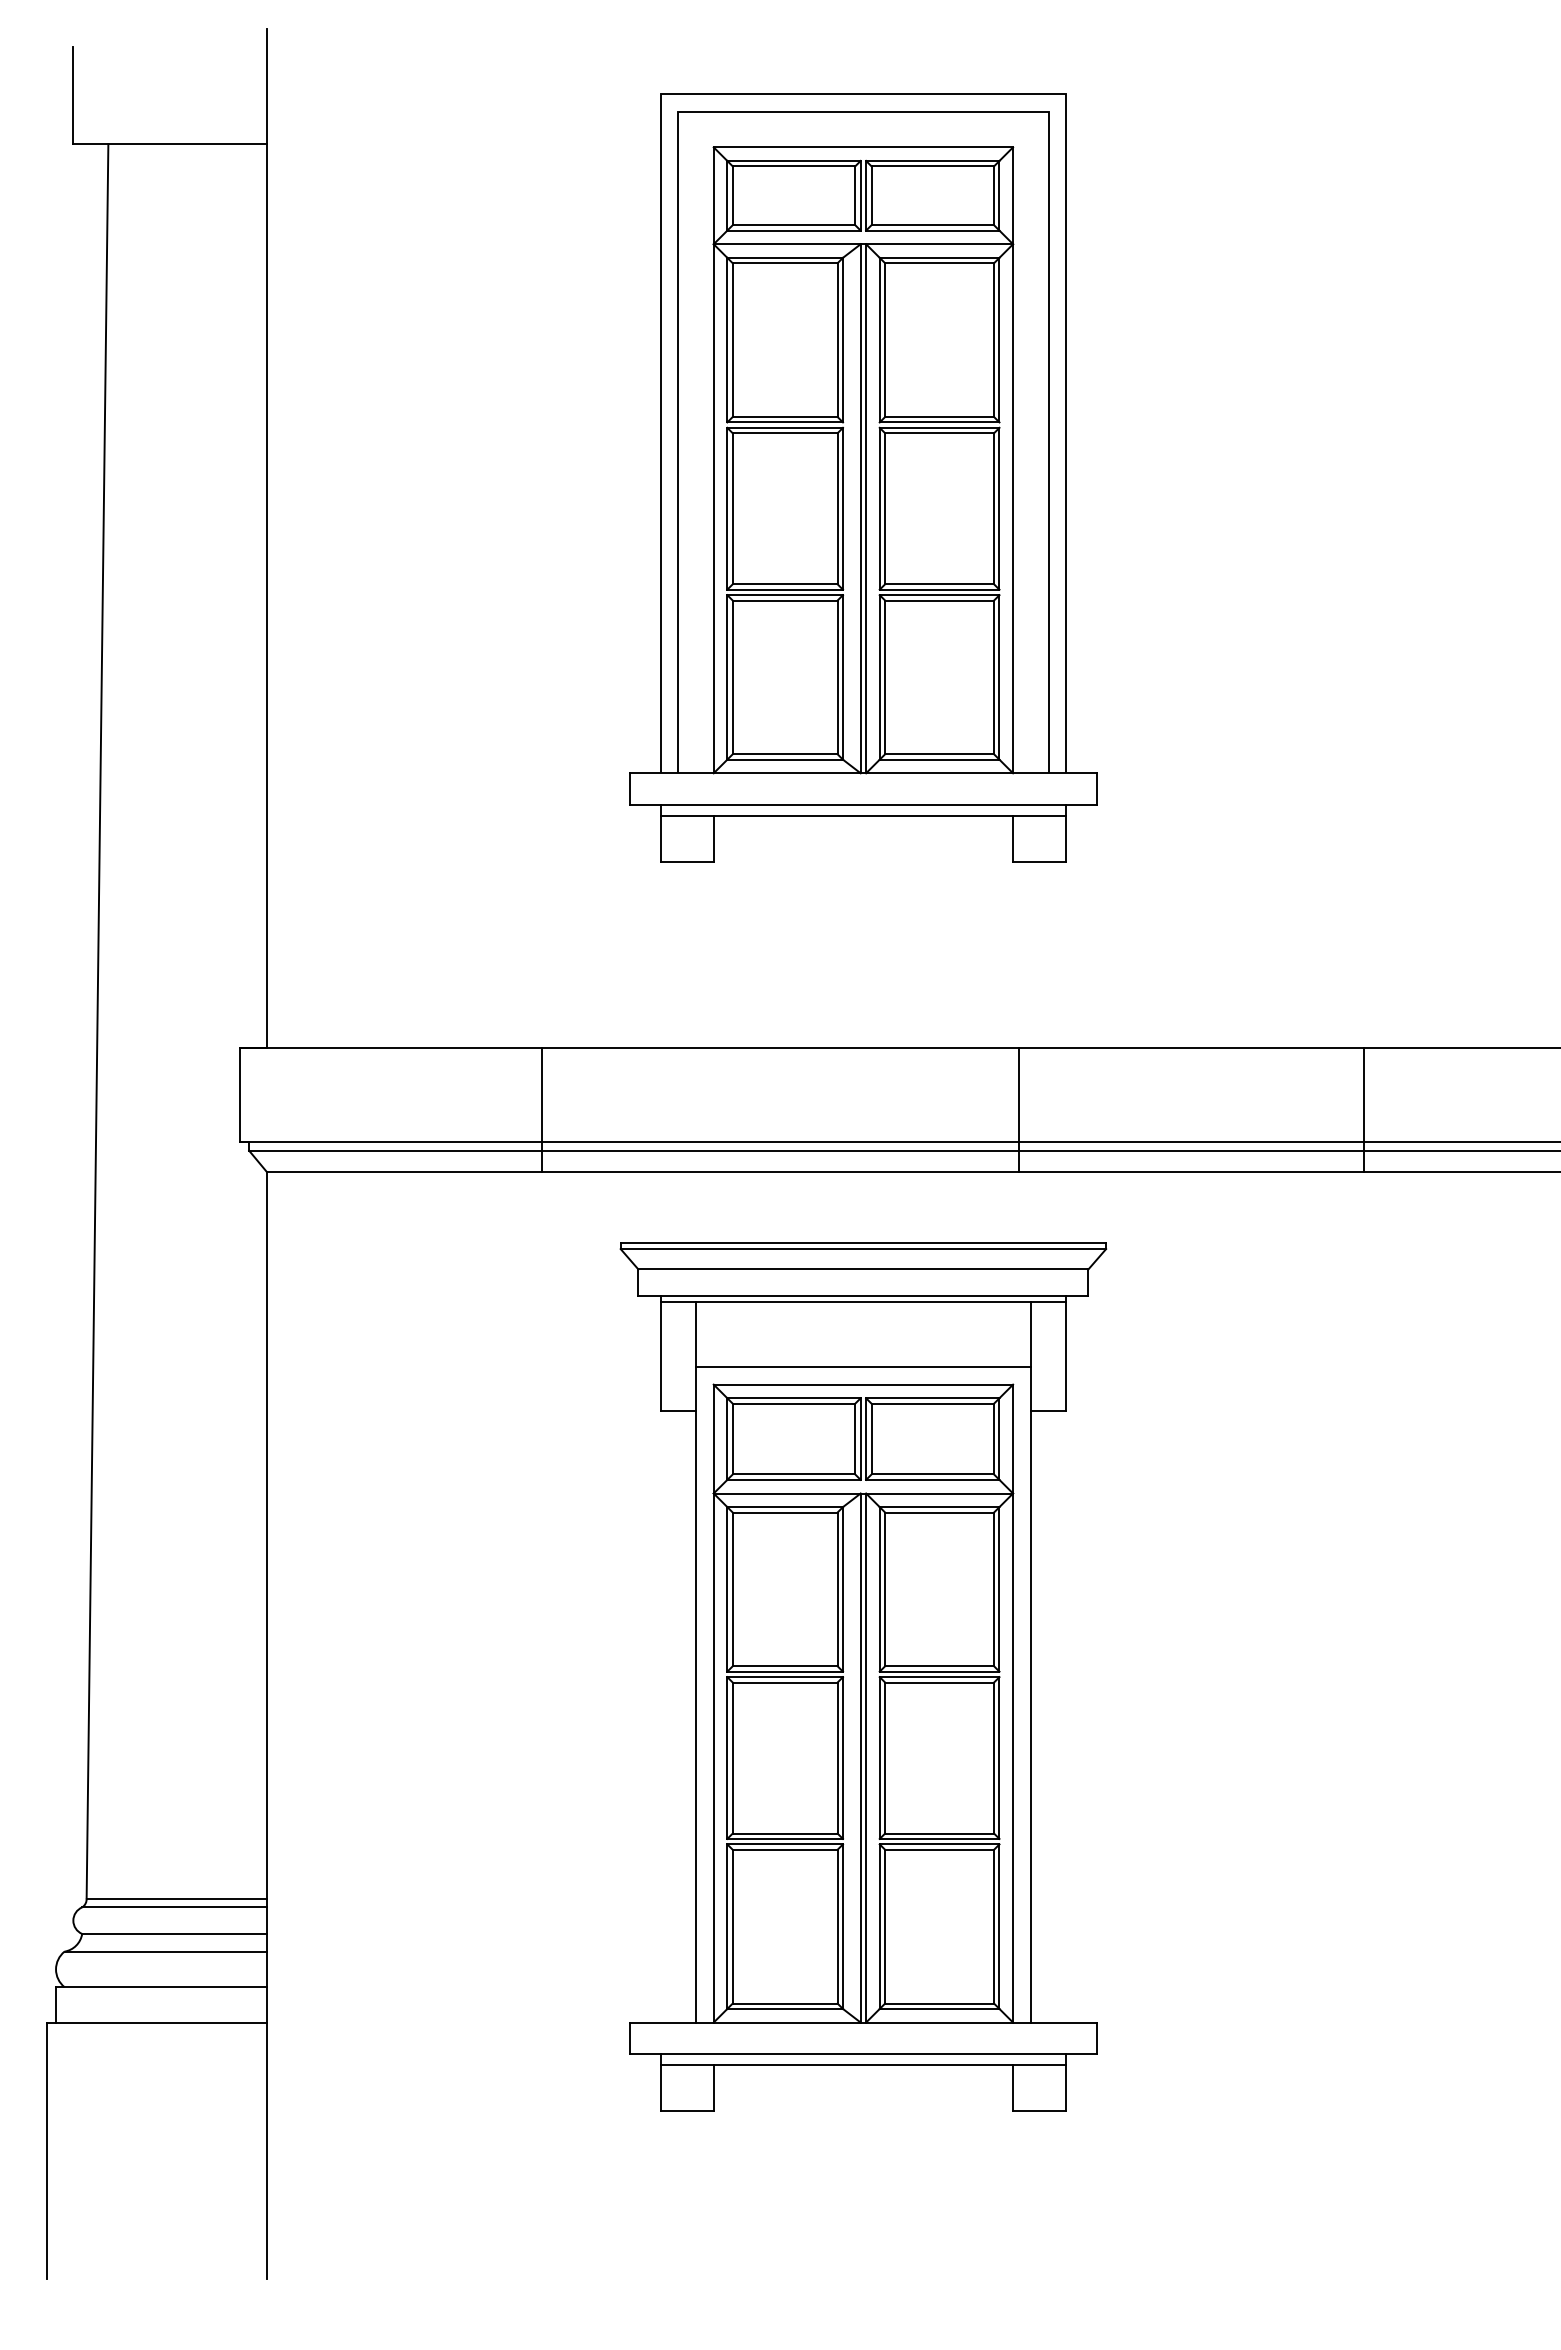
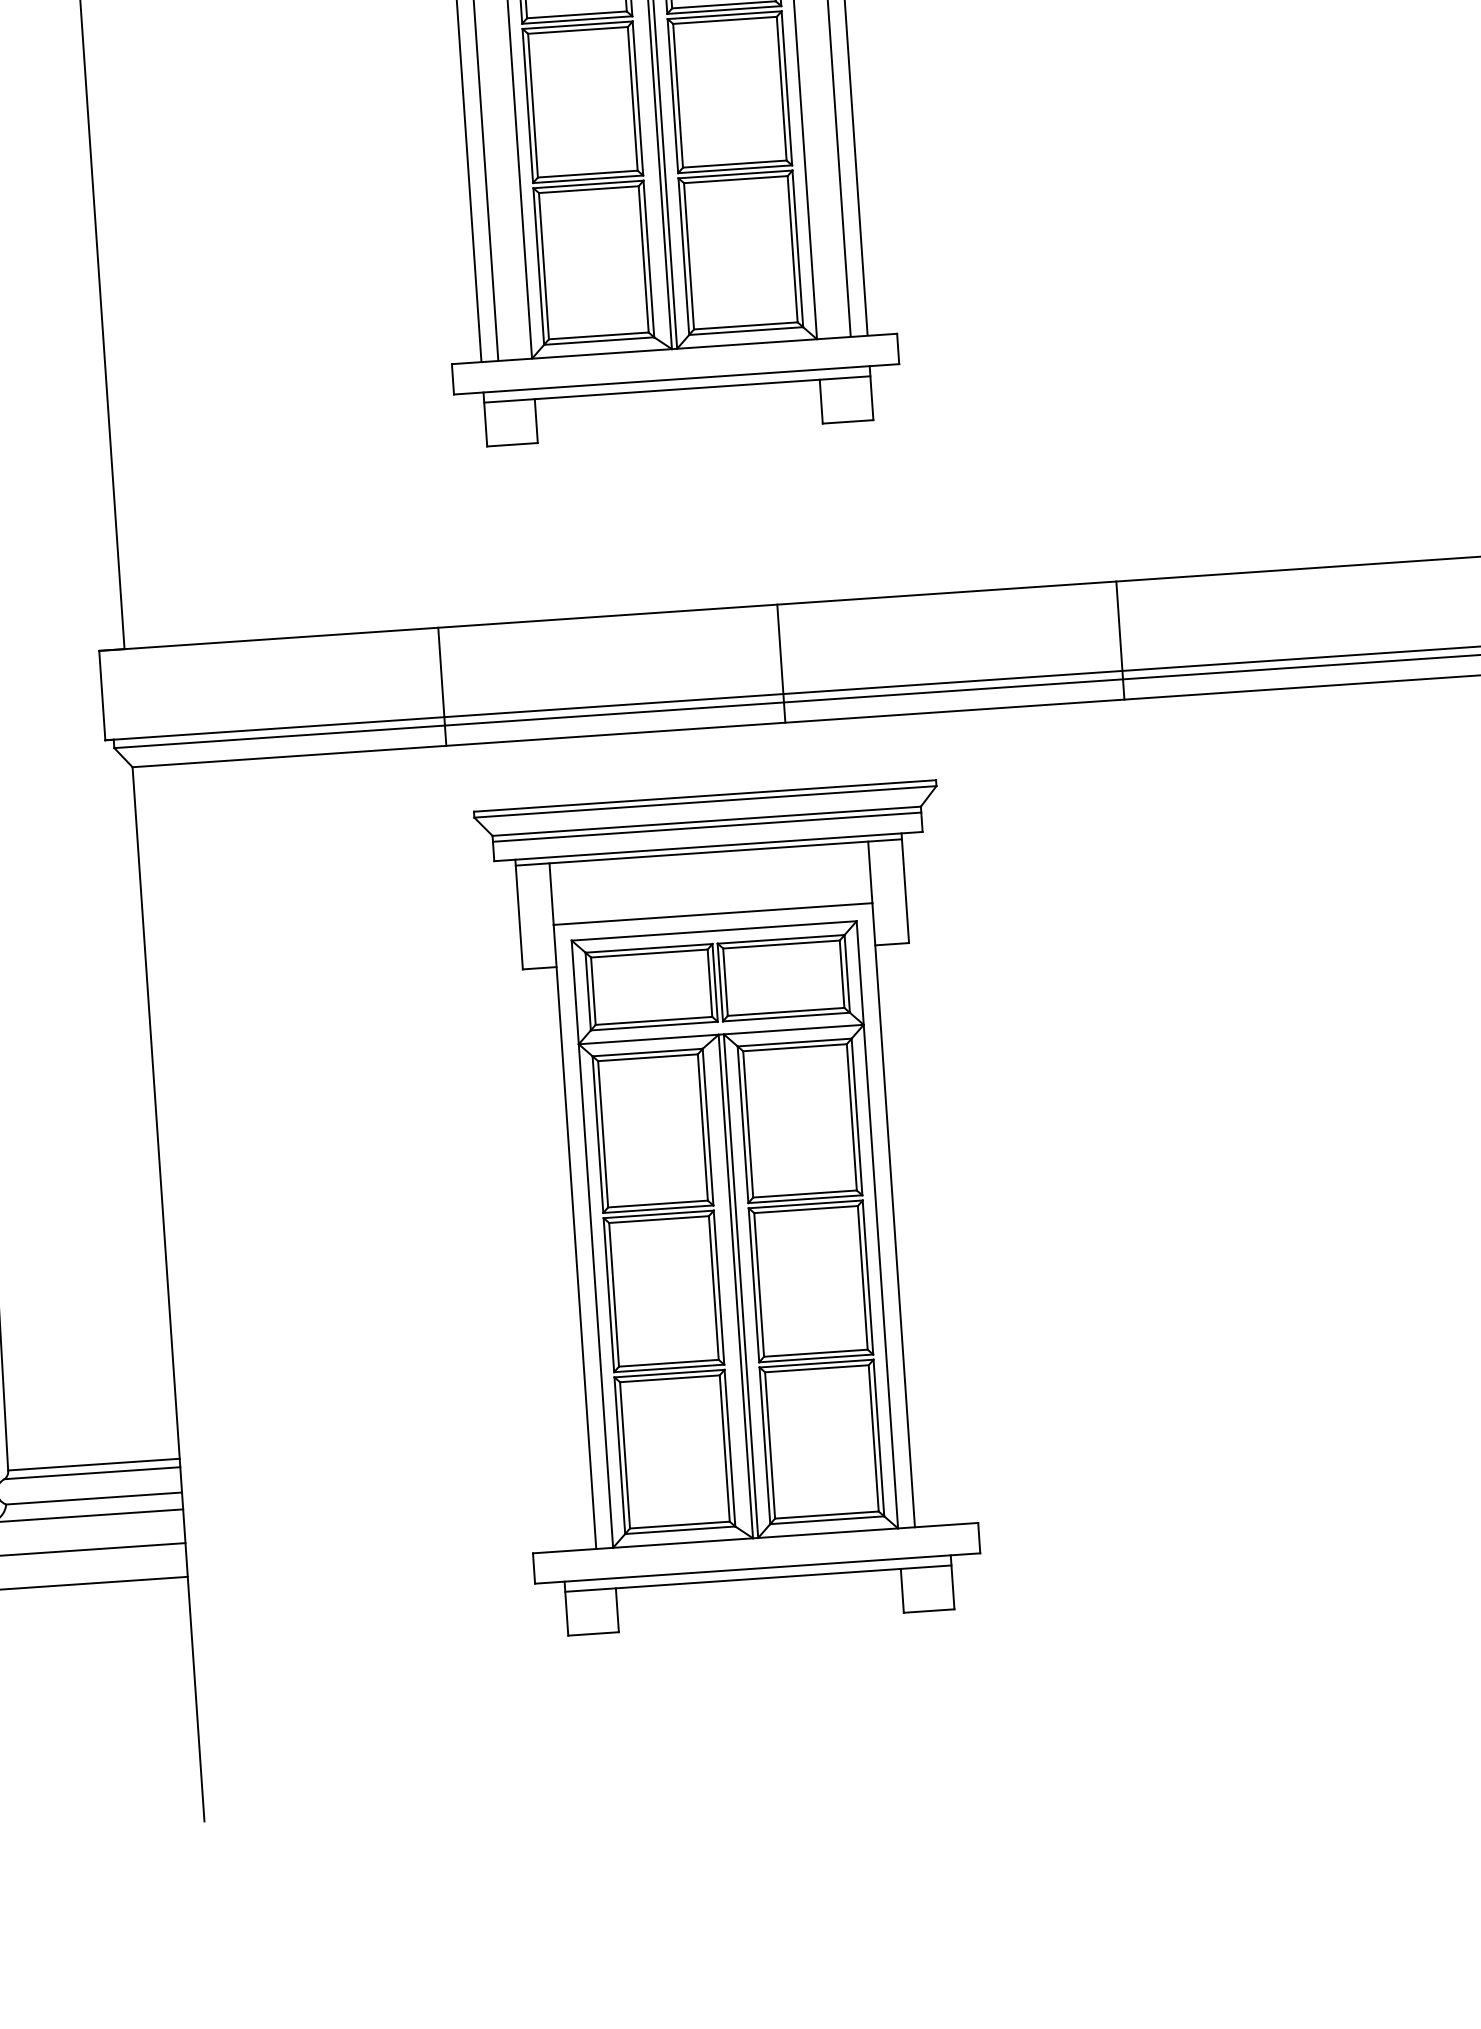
line: (542, 1109) -> (442, 686), moved
line: (1018, 1109) -> (781, 663), moved
line: (1363, 1109) -> (1120, 640), moved
line: (863, 1275) -> (707, 827), added

